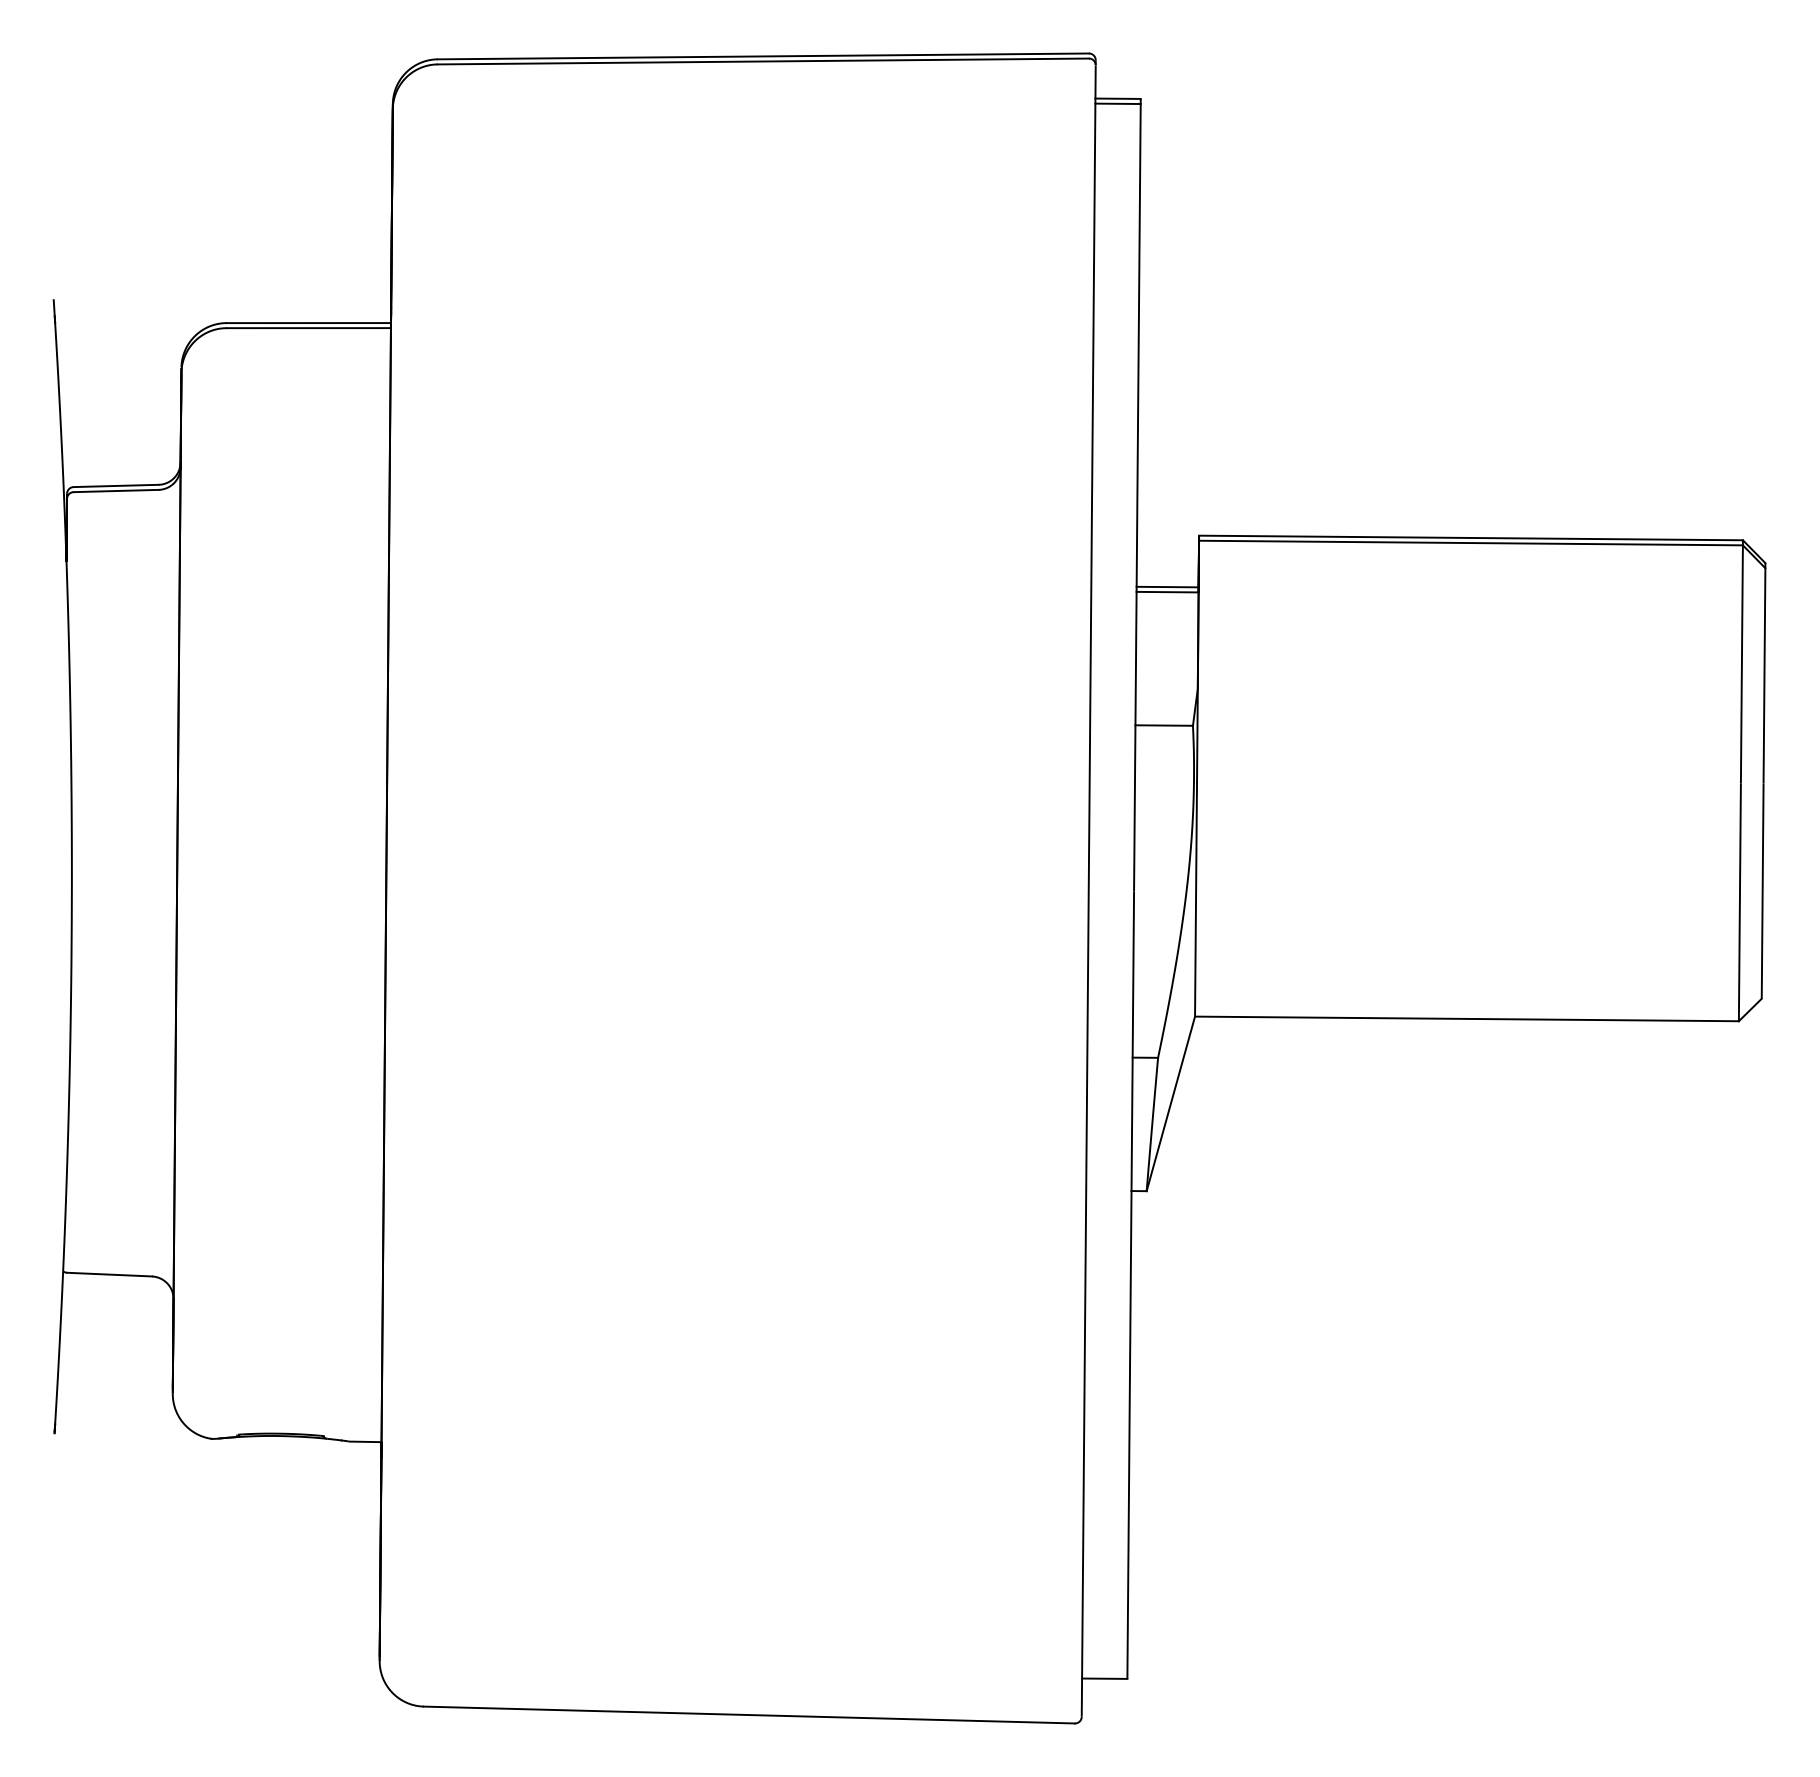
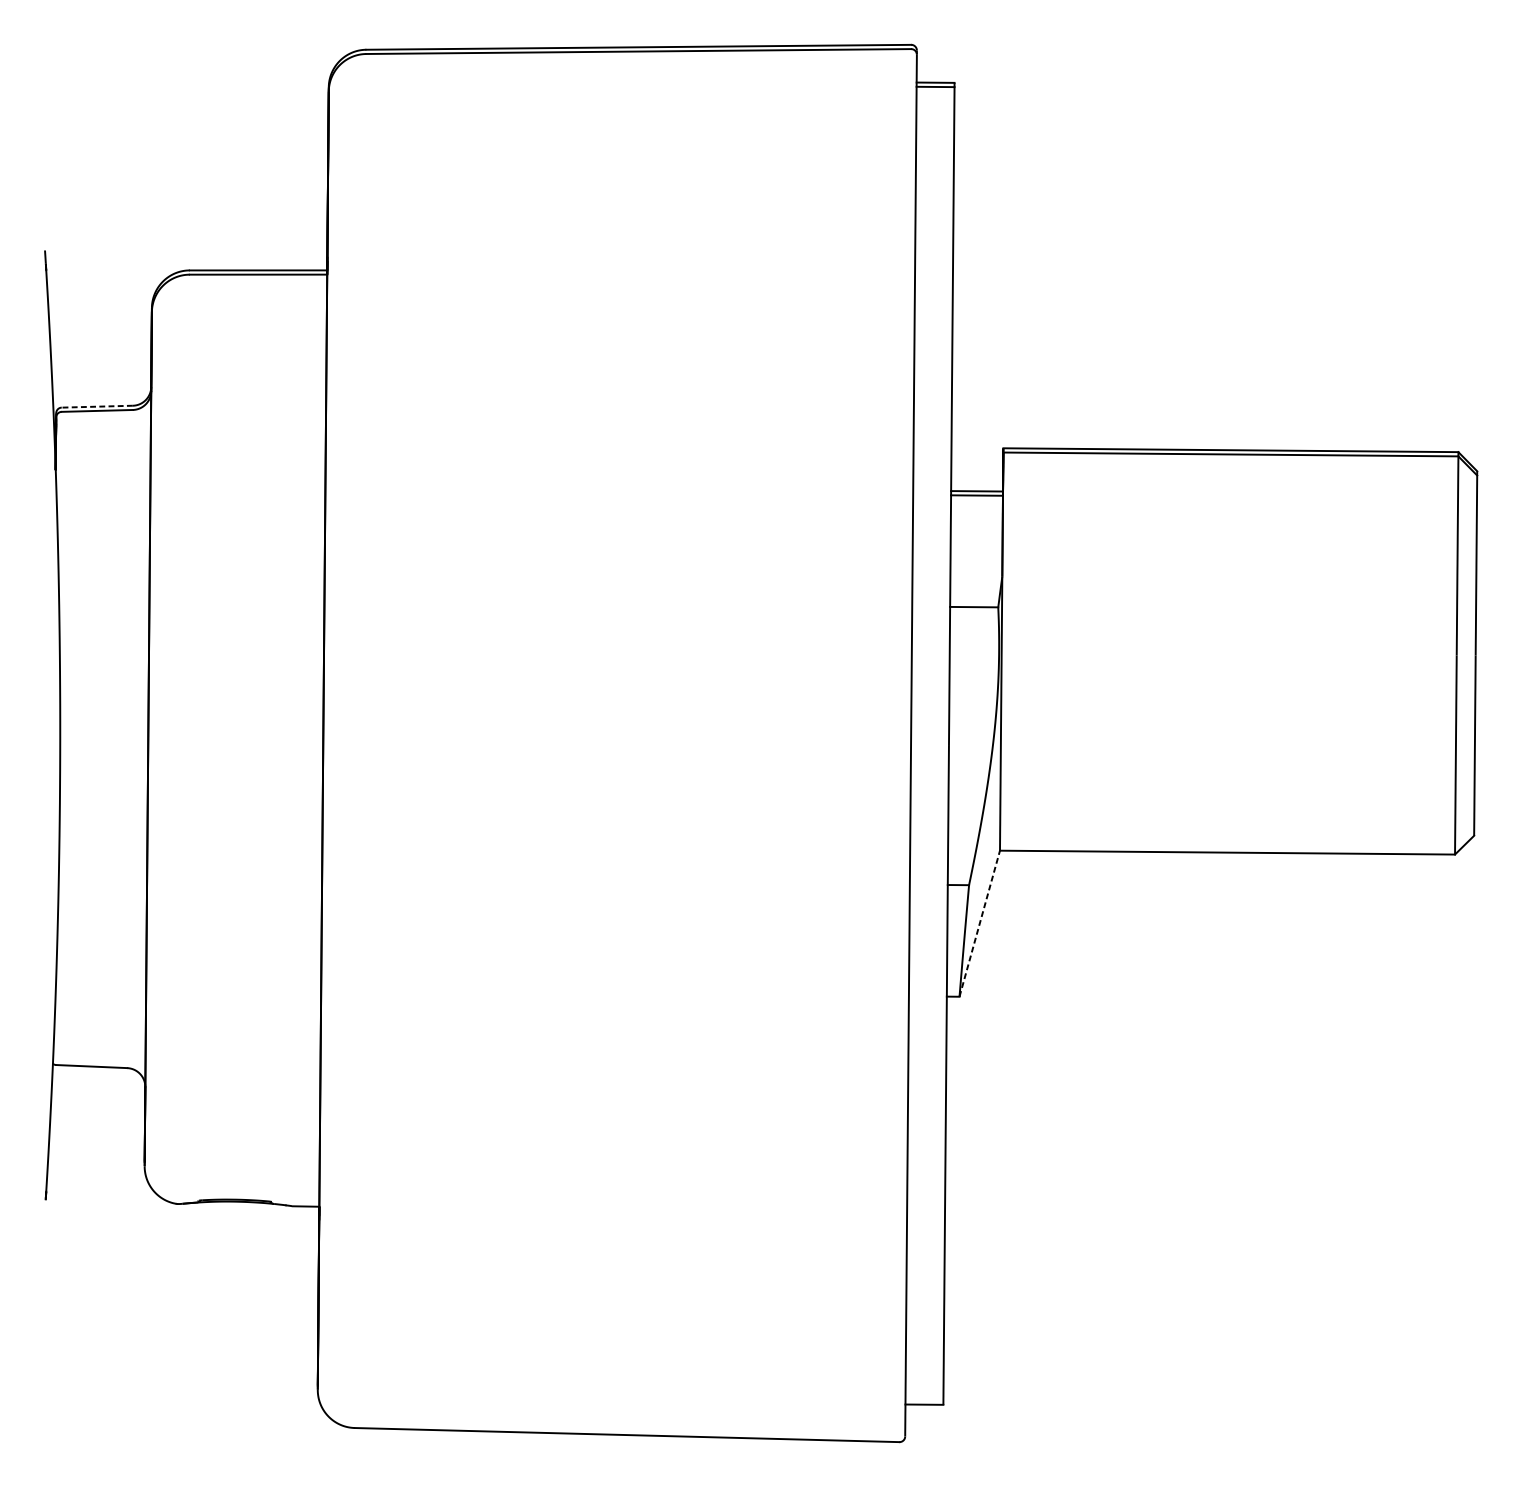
line: (115, 485) -> (96, 406), solid -> dashed
line: (1170, 1103) -> (979, 923), solid -> dashed

